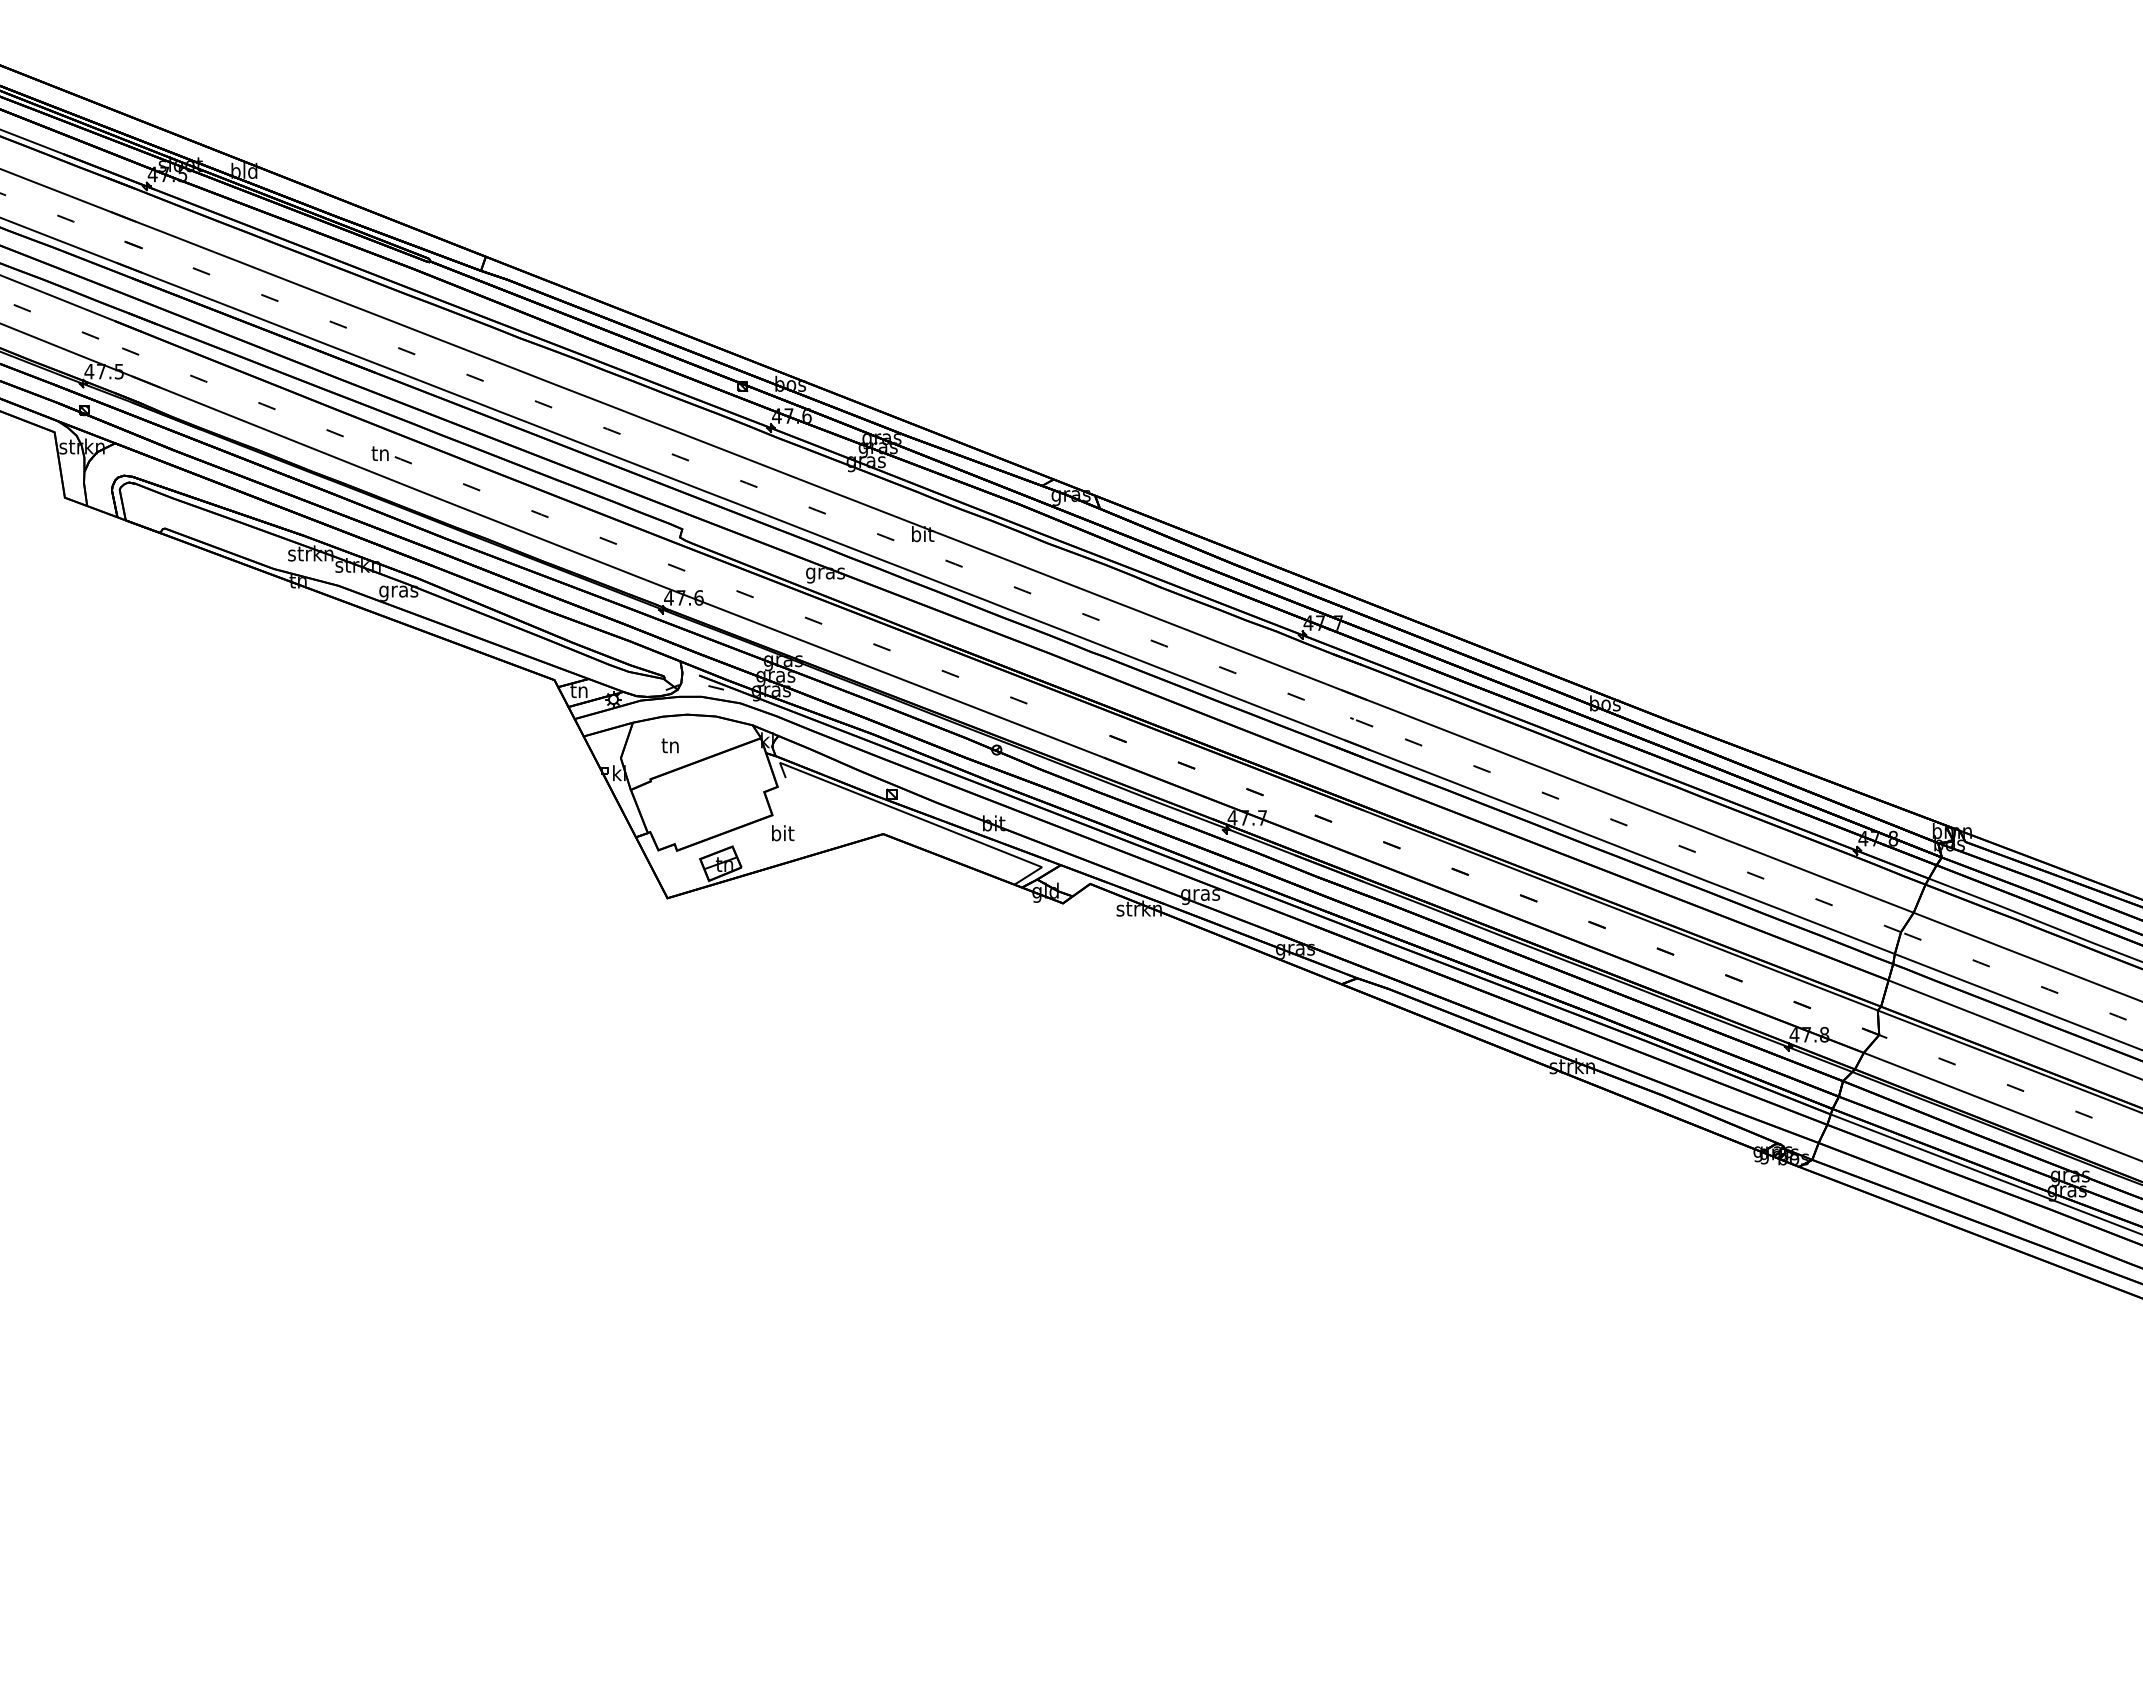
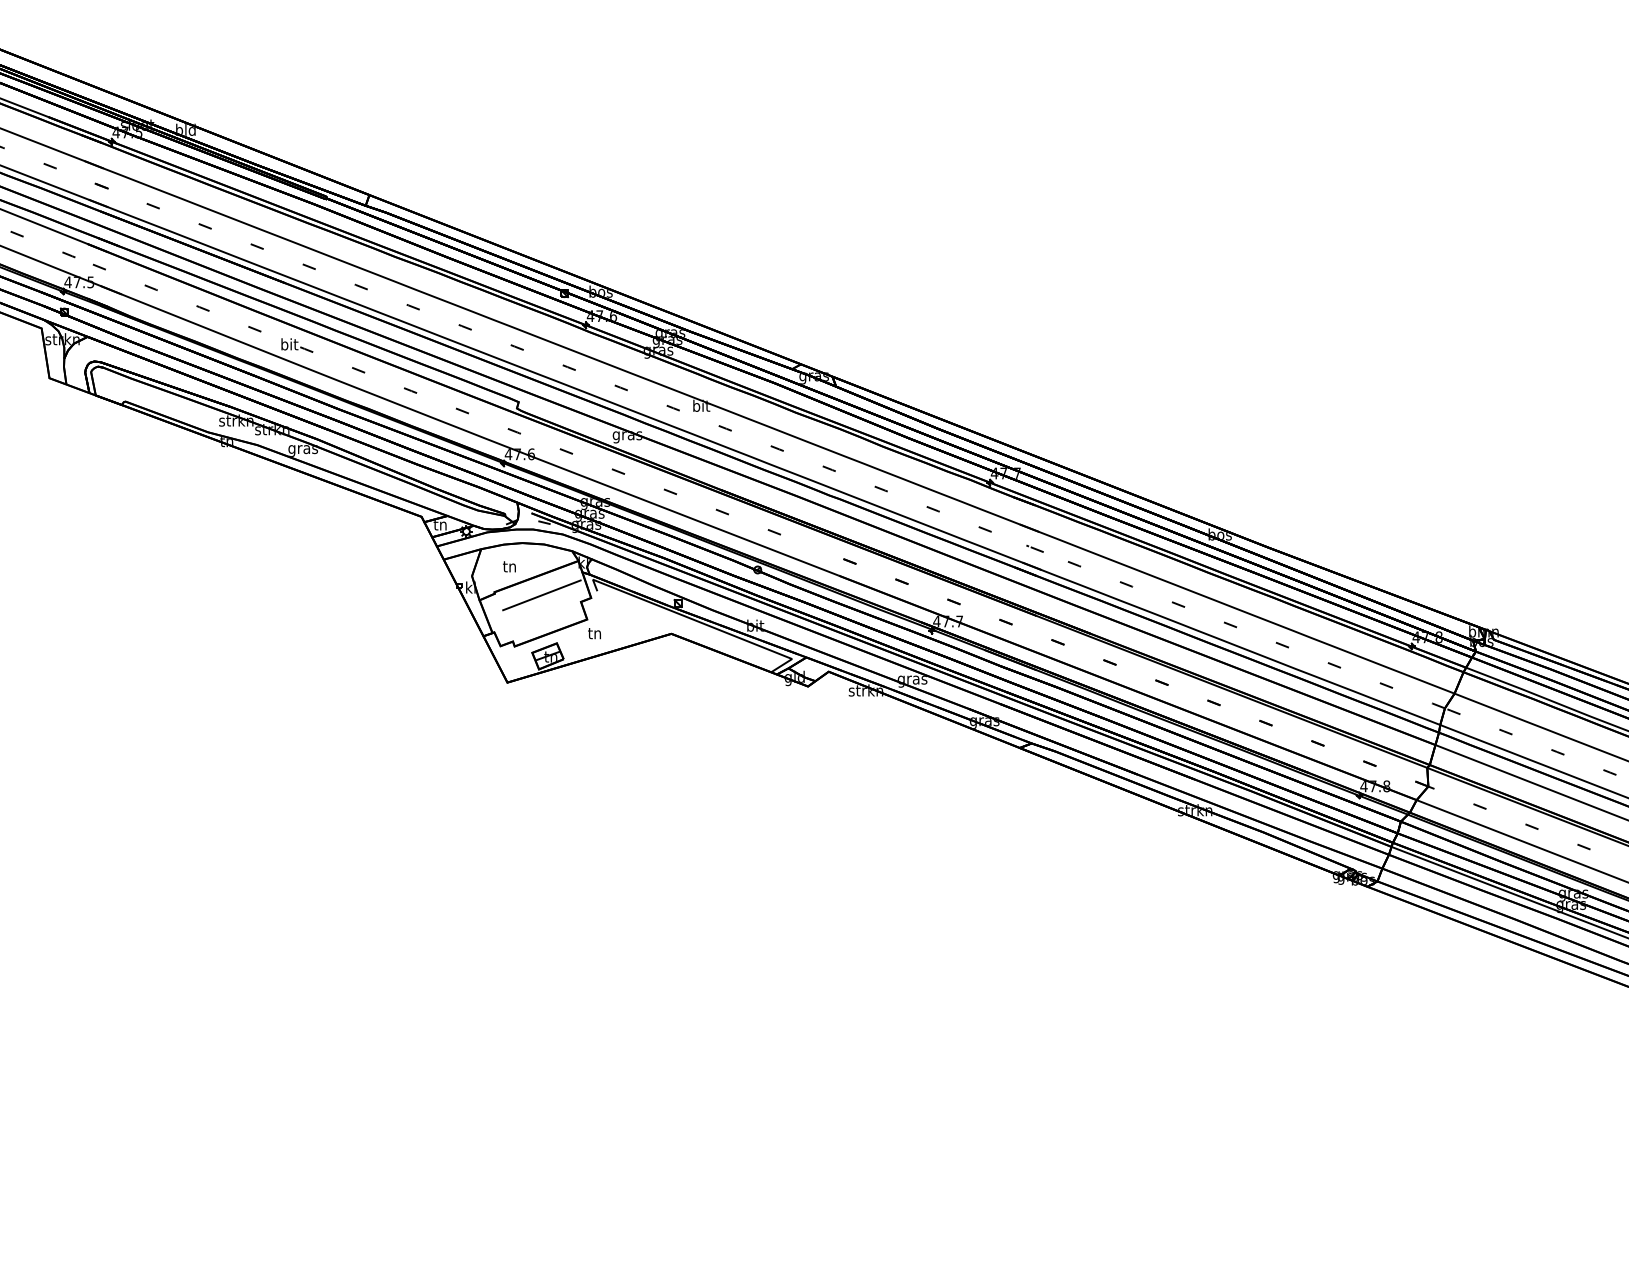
text: (381, 453) -> (290, 344), tn -> bit
line: (712, 783) -> (541, 595), added
text: (783, 833) -> (595, 633), bit -> tn

